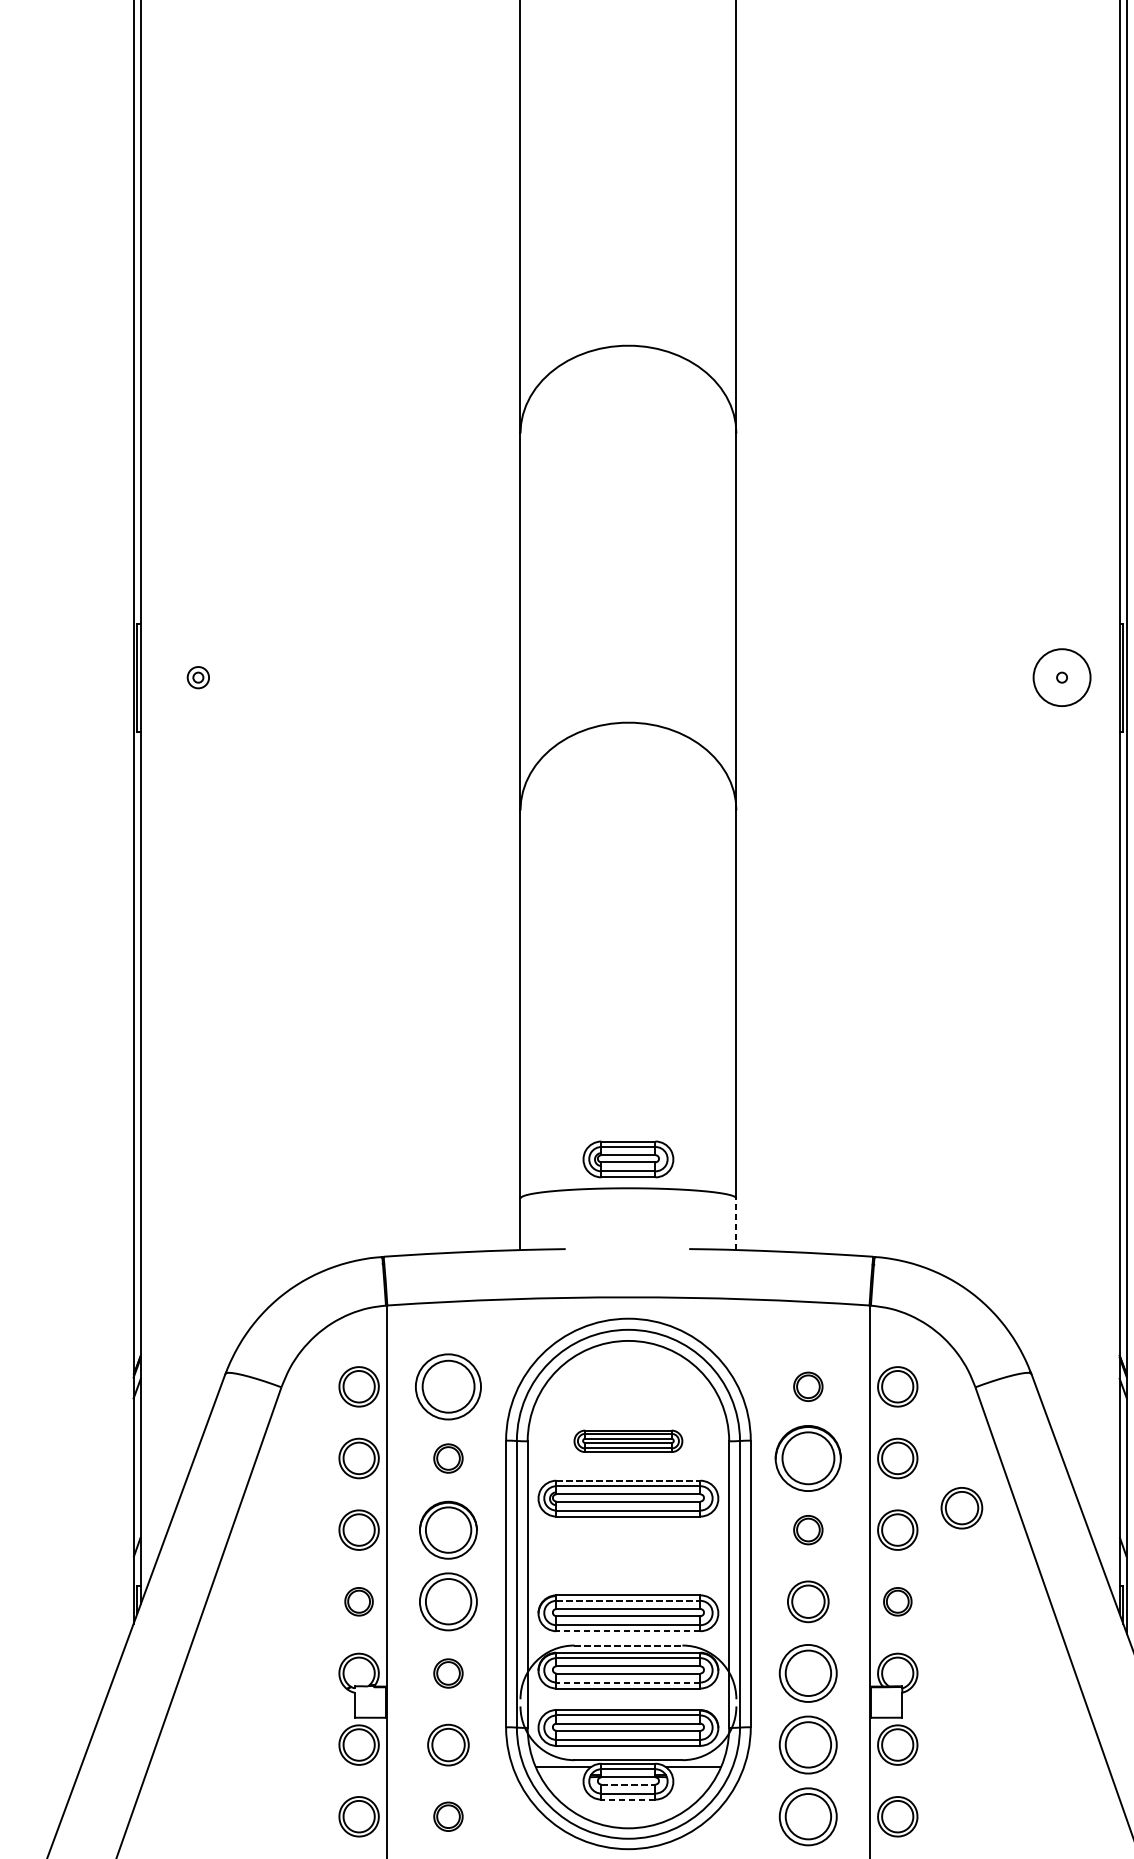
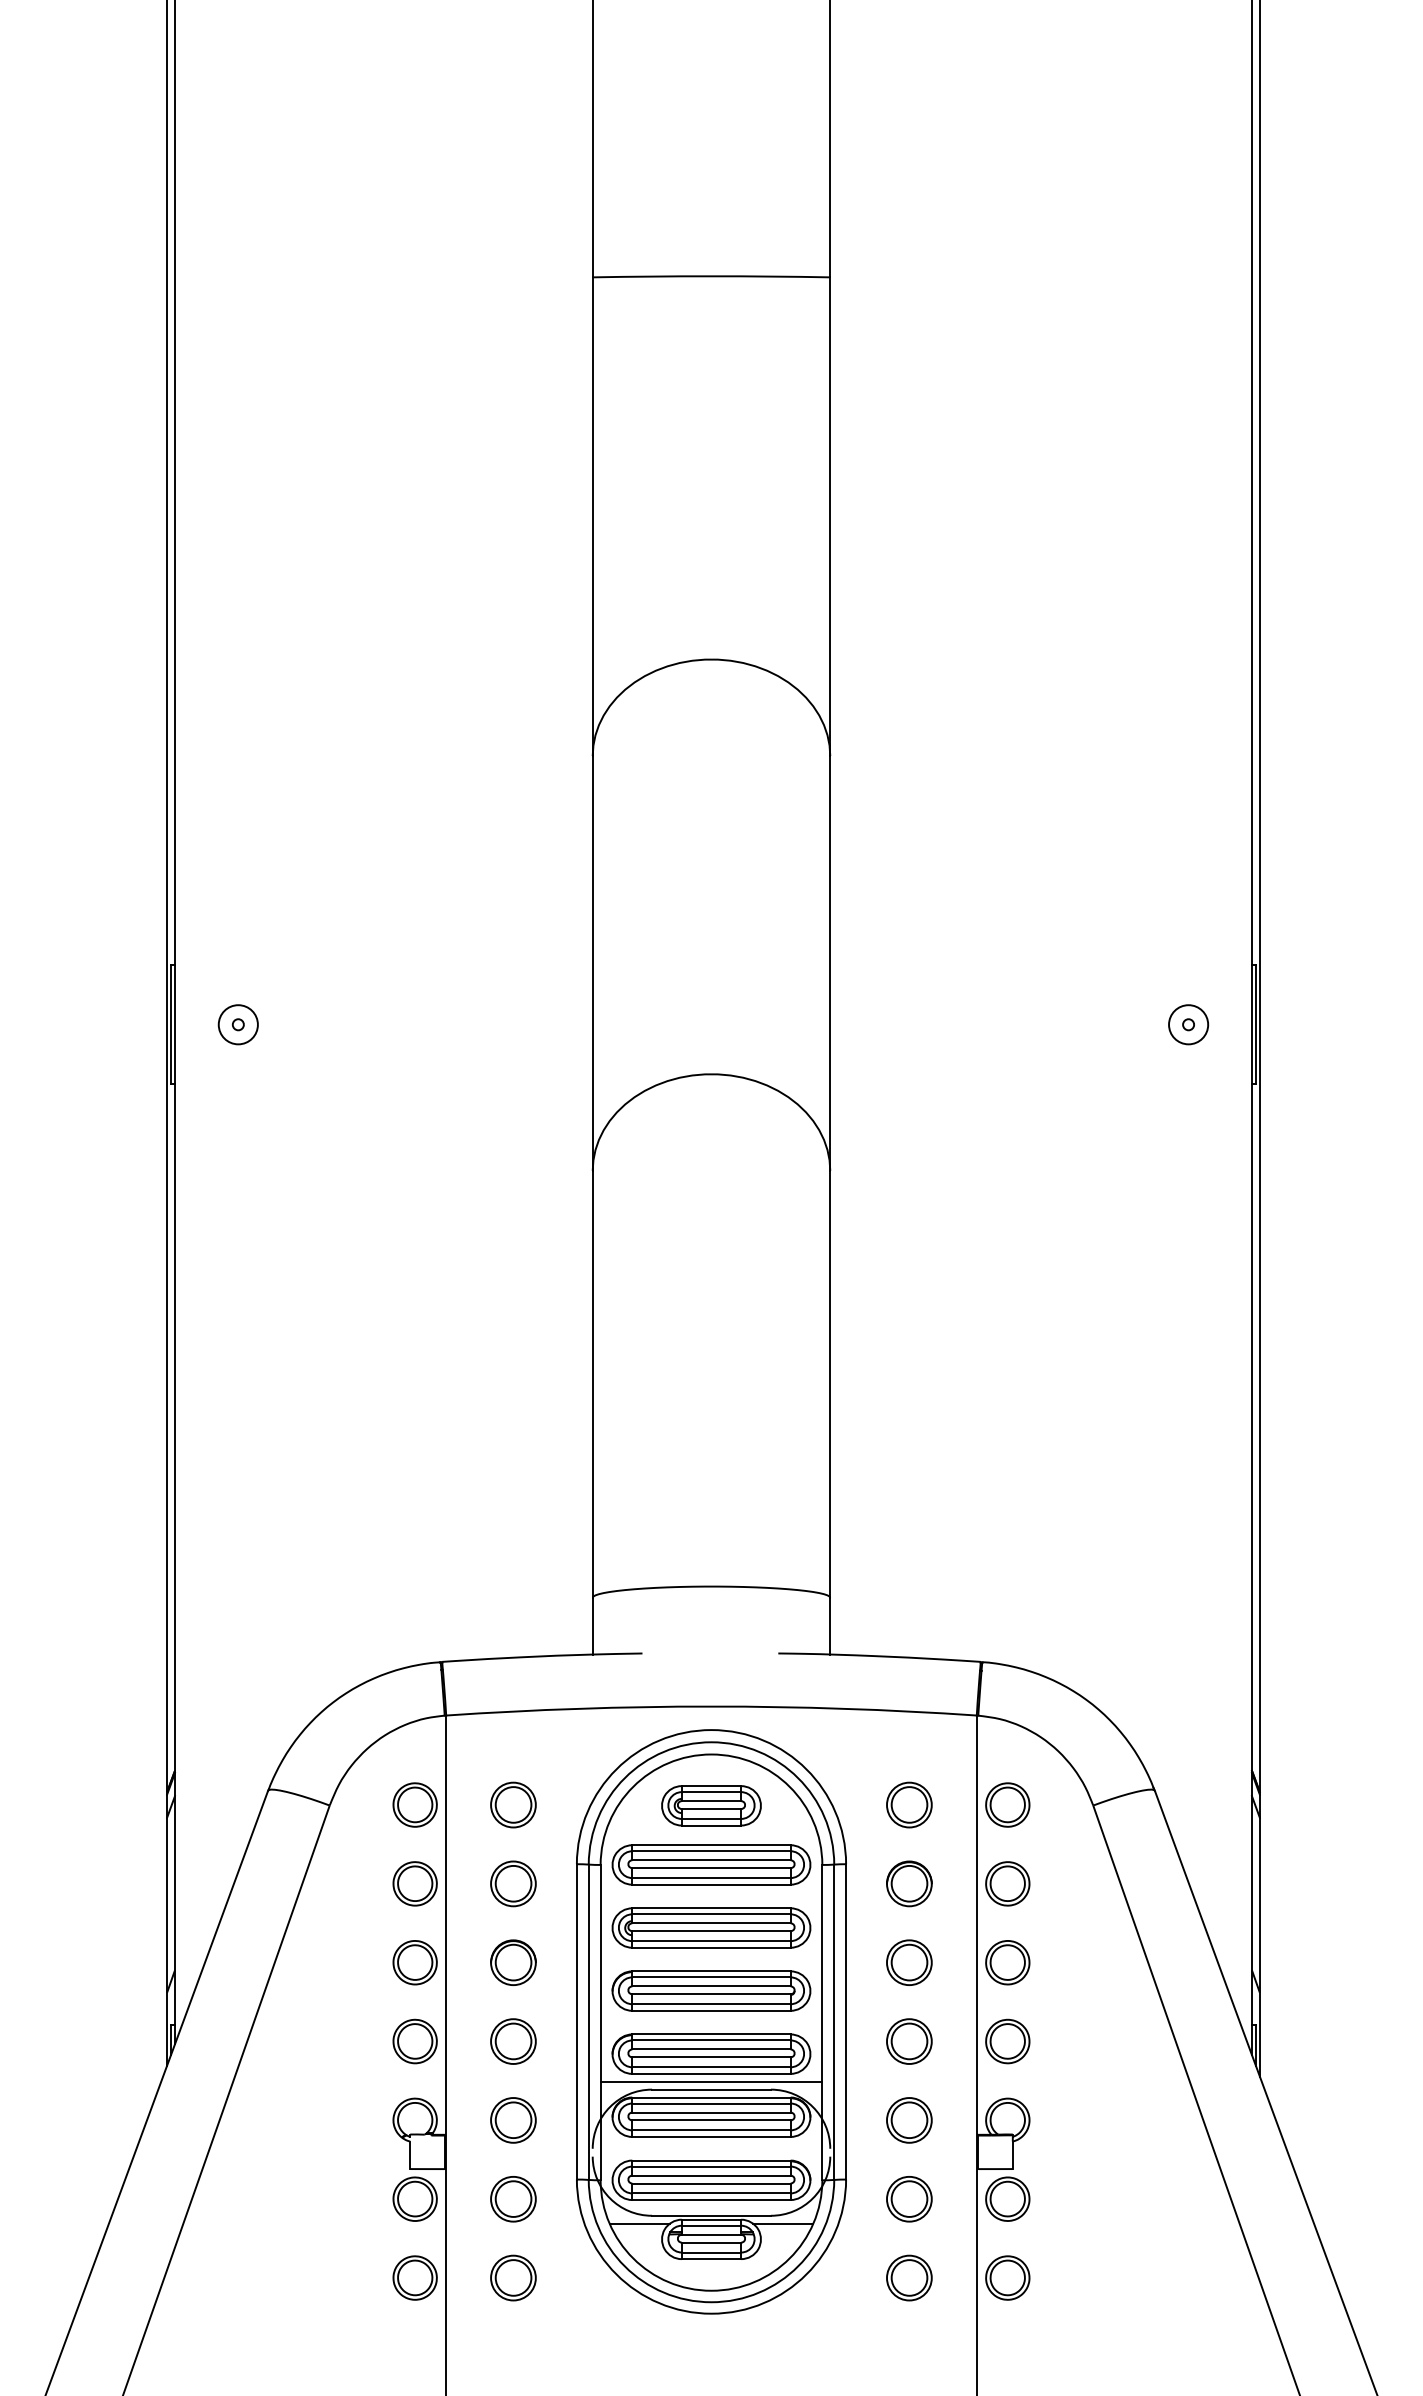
circle: (197, 677) -> (237, 1024), size x1.67
circle: (1061, 677) -> (1188, 1024), size x0.62
part: (628, 1159) -> (711, 1805), moved
line: (736, 1223) -> (830, 1625), dashed -> solid
part: (448, 1386) -> (513, 1804), size x0.62
part: (808, 1386) -> (909, 1804), size x1.43
part: (628, 1440) -> (711, 1864), size x1.67
part: (448, 1458) -> (513, 1883), size x1.43
part: (808, 1458) -> (909, 1883), size x0.62
line: (628, 1480) -> (711, 1908), dashed -> solid
part: (962, 1508) -> (1078, 1938), removed
part: (448, 1529) -> (513, 1962), size x0.71
part: (808, 1529) -> (909, 1962), size x1.43
part: (628, 1555) -> (711, 1990), added
line: (628, 1600) -> (711, 2040), dashed -> solid
part: (358, 1601) -> (414, 2041), size x1.43
part: (448, 1601) -> (513, 2041), size x0.71
part: (897, 1601) -> (1007, 2041), size x1.43
line: (628, 1630) -> (711, 2073), dashed -> solid
line: (628, 1638) -> (711, 2081), added
line: (628, 1645) -> (711, 2089), dashed -> solid
part: (448, 1673) -> (513, 2120), size x1.43
part: (808, 1673) -> (909, 2120), size x0.71
line: (628, 1682) -> (711, 2130), dashed -> solid
part: (808, 1745) -> (909, 2199), size x0.71
line: (628, 1784) -> (711, 2242), dashed -> solid
line: (628, 1799) -> (711, 2259), dashed -> solid
part: (448, 1816) -> (513, 2277), size x1.43
part: (808, 1816) -> (909, 2277), size x0.71

